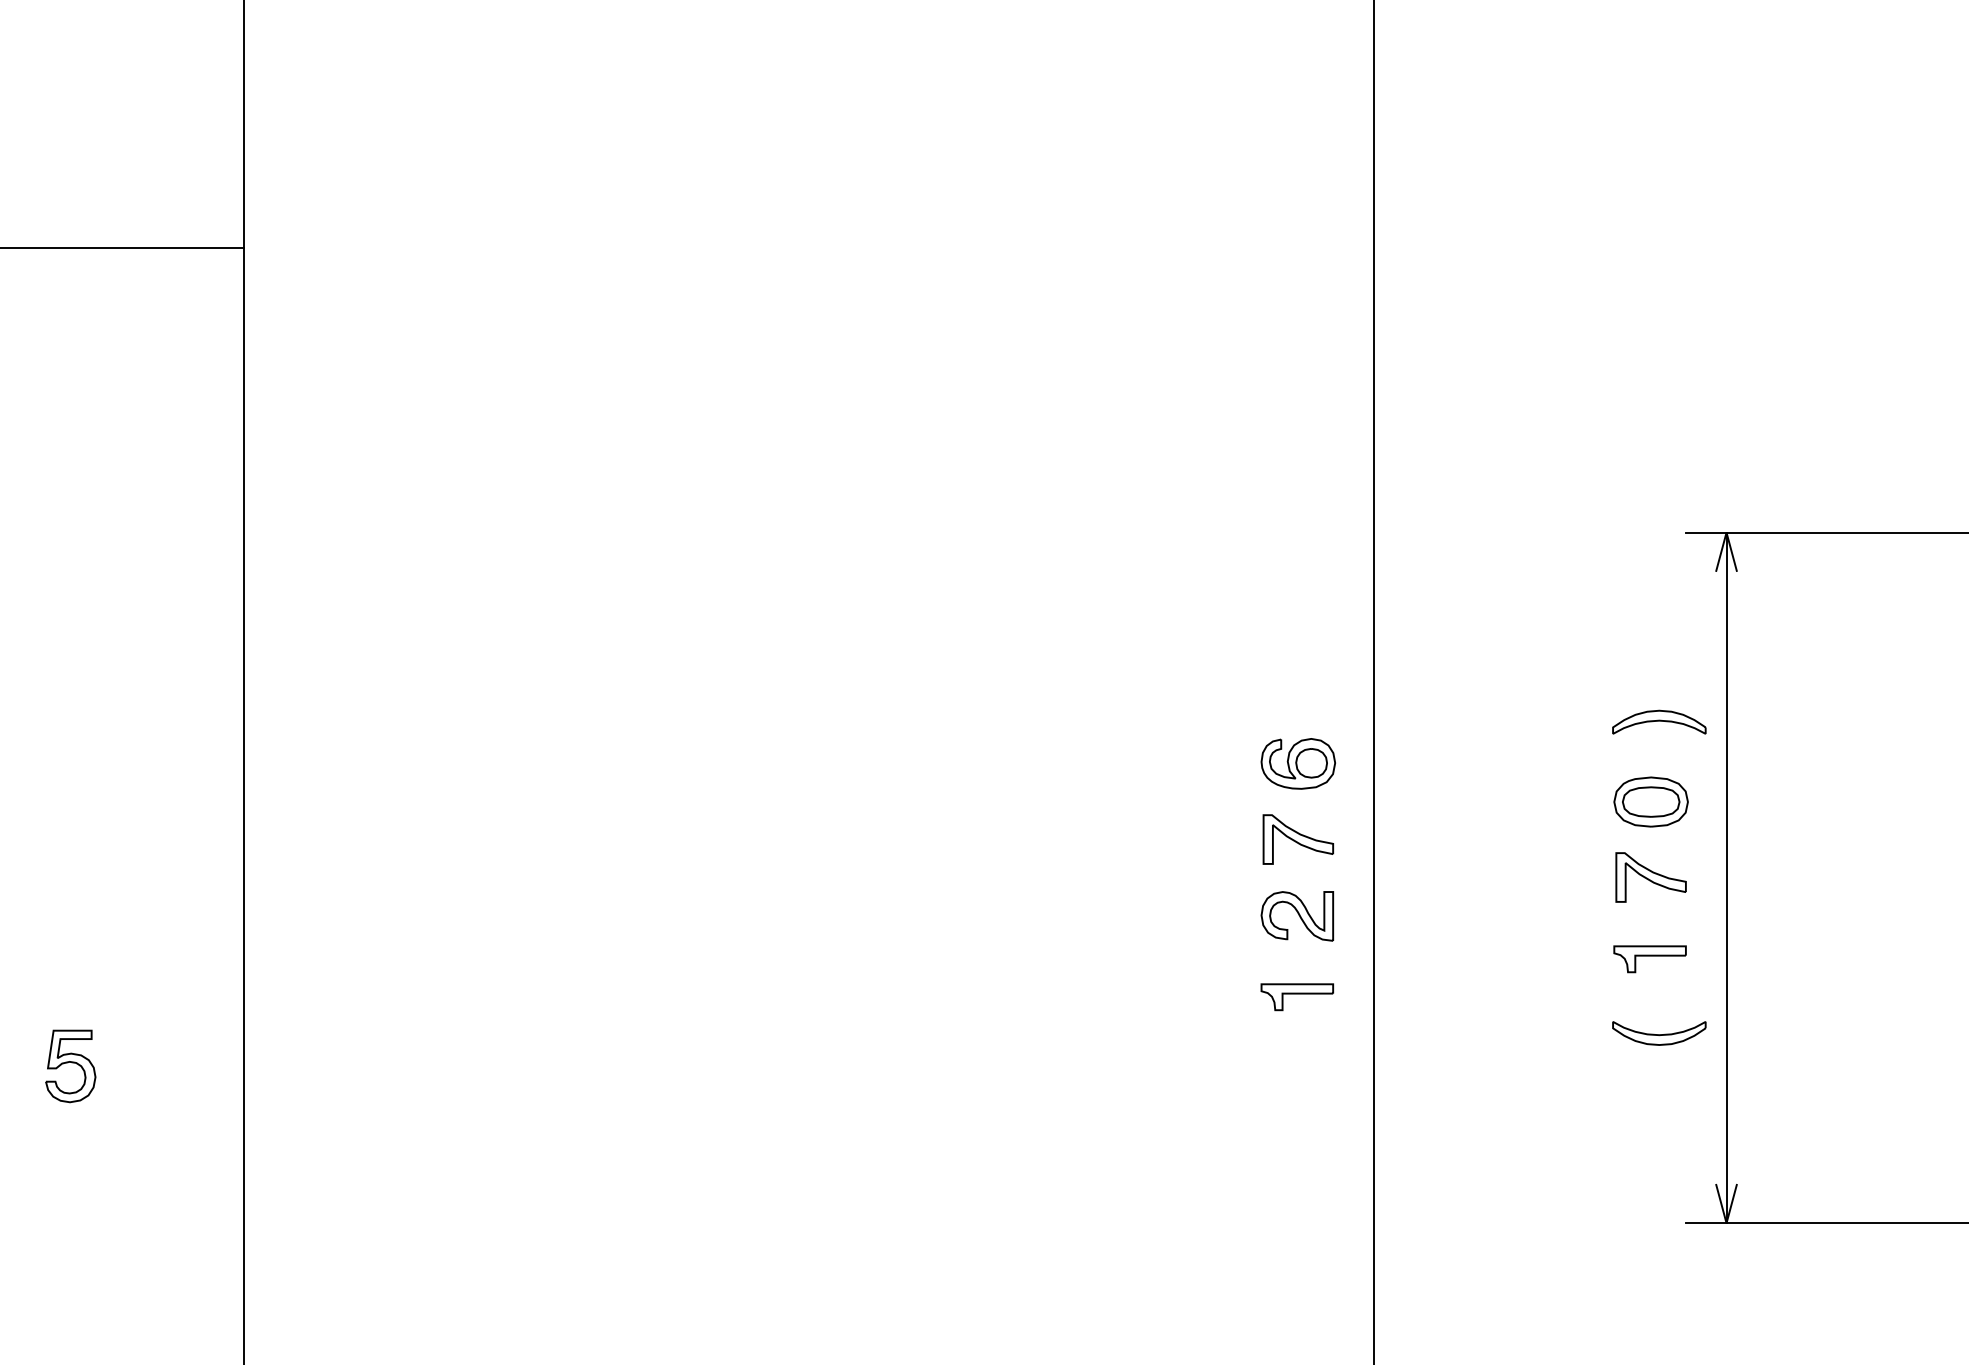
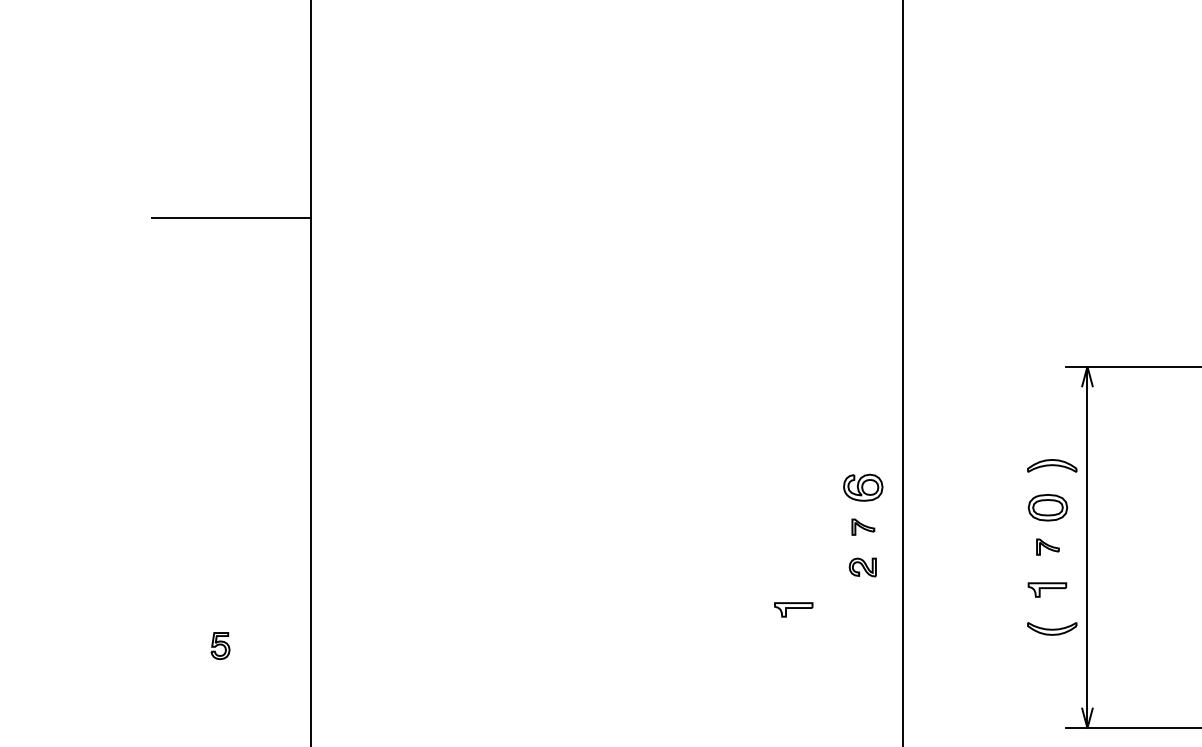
part: (1298, 837) -> (863, 526), size x0.6
part: (1650, 876) -> (1047, 546), size x0.6
part: (1296, 916) -> (862, 567), size x0.7
part: (1296, 996) -> (793, 609), moved
part: (70, 1065) -> (220, 645), size x0.7

